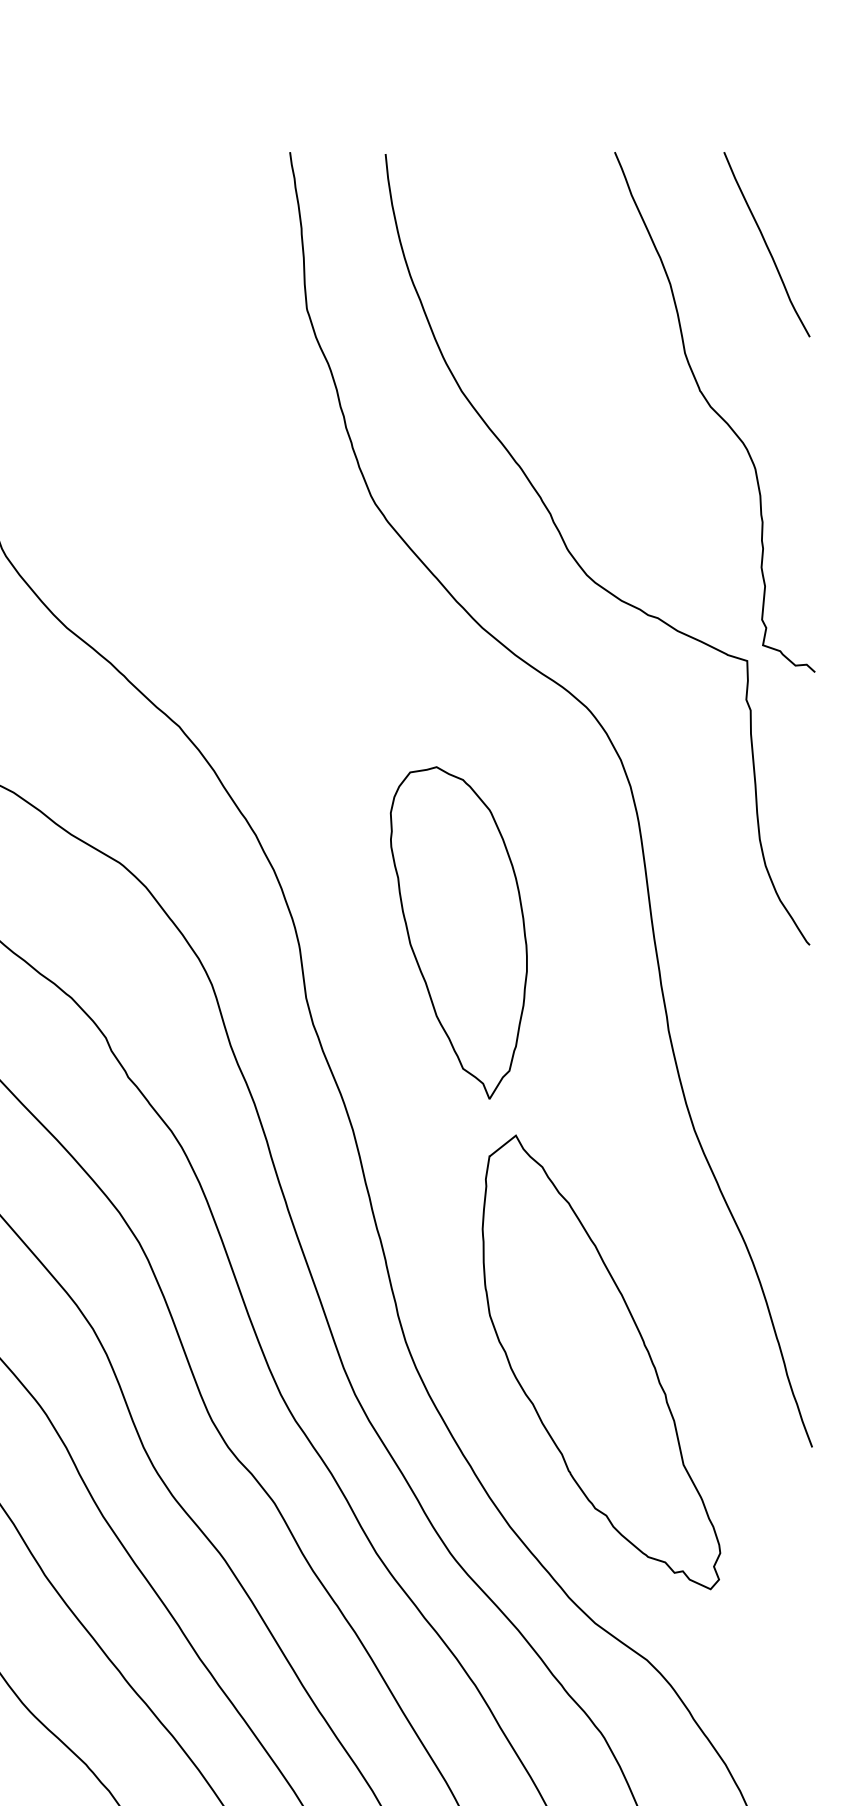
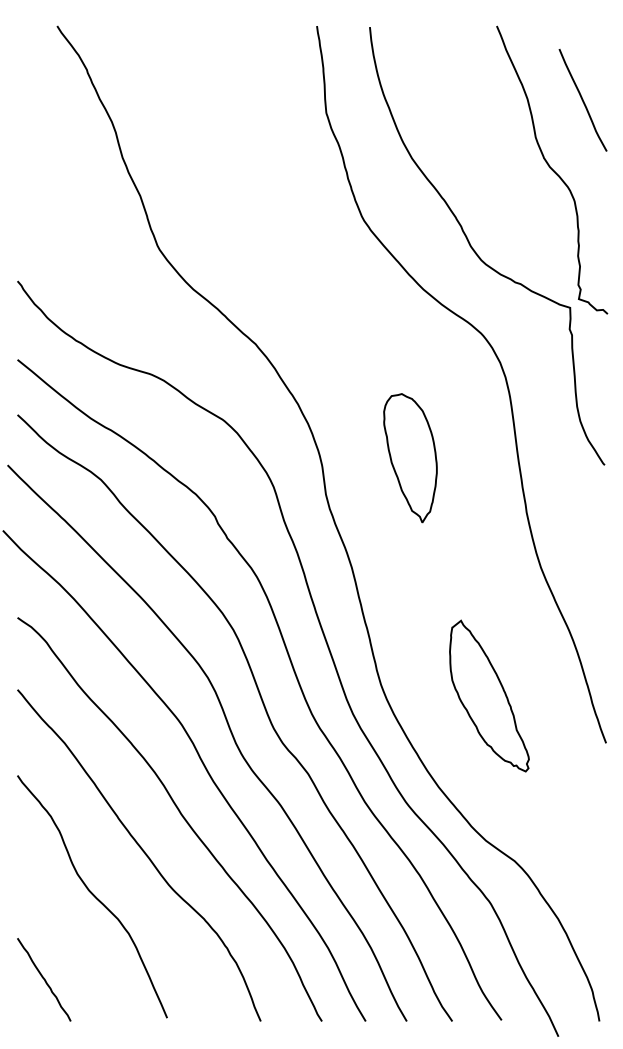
curve: (765, 245) -> (582, 100), moved
part: (458, 931) -> (410, 457), size x0.7
part: (601, 1361) -> (489, 695), size x0.6

